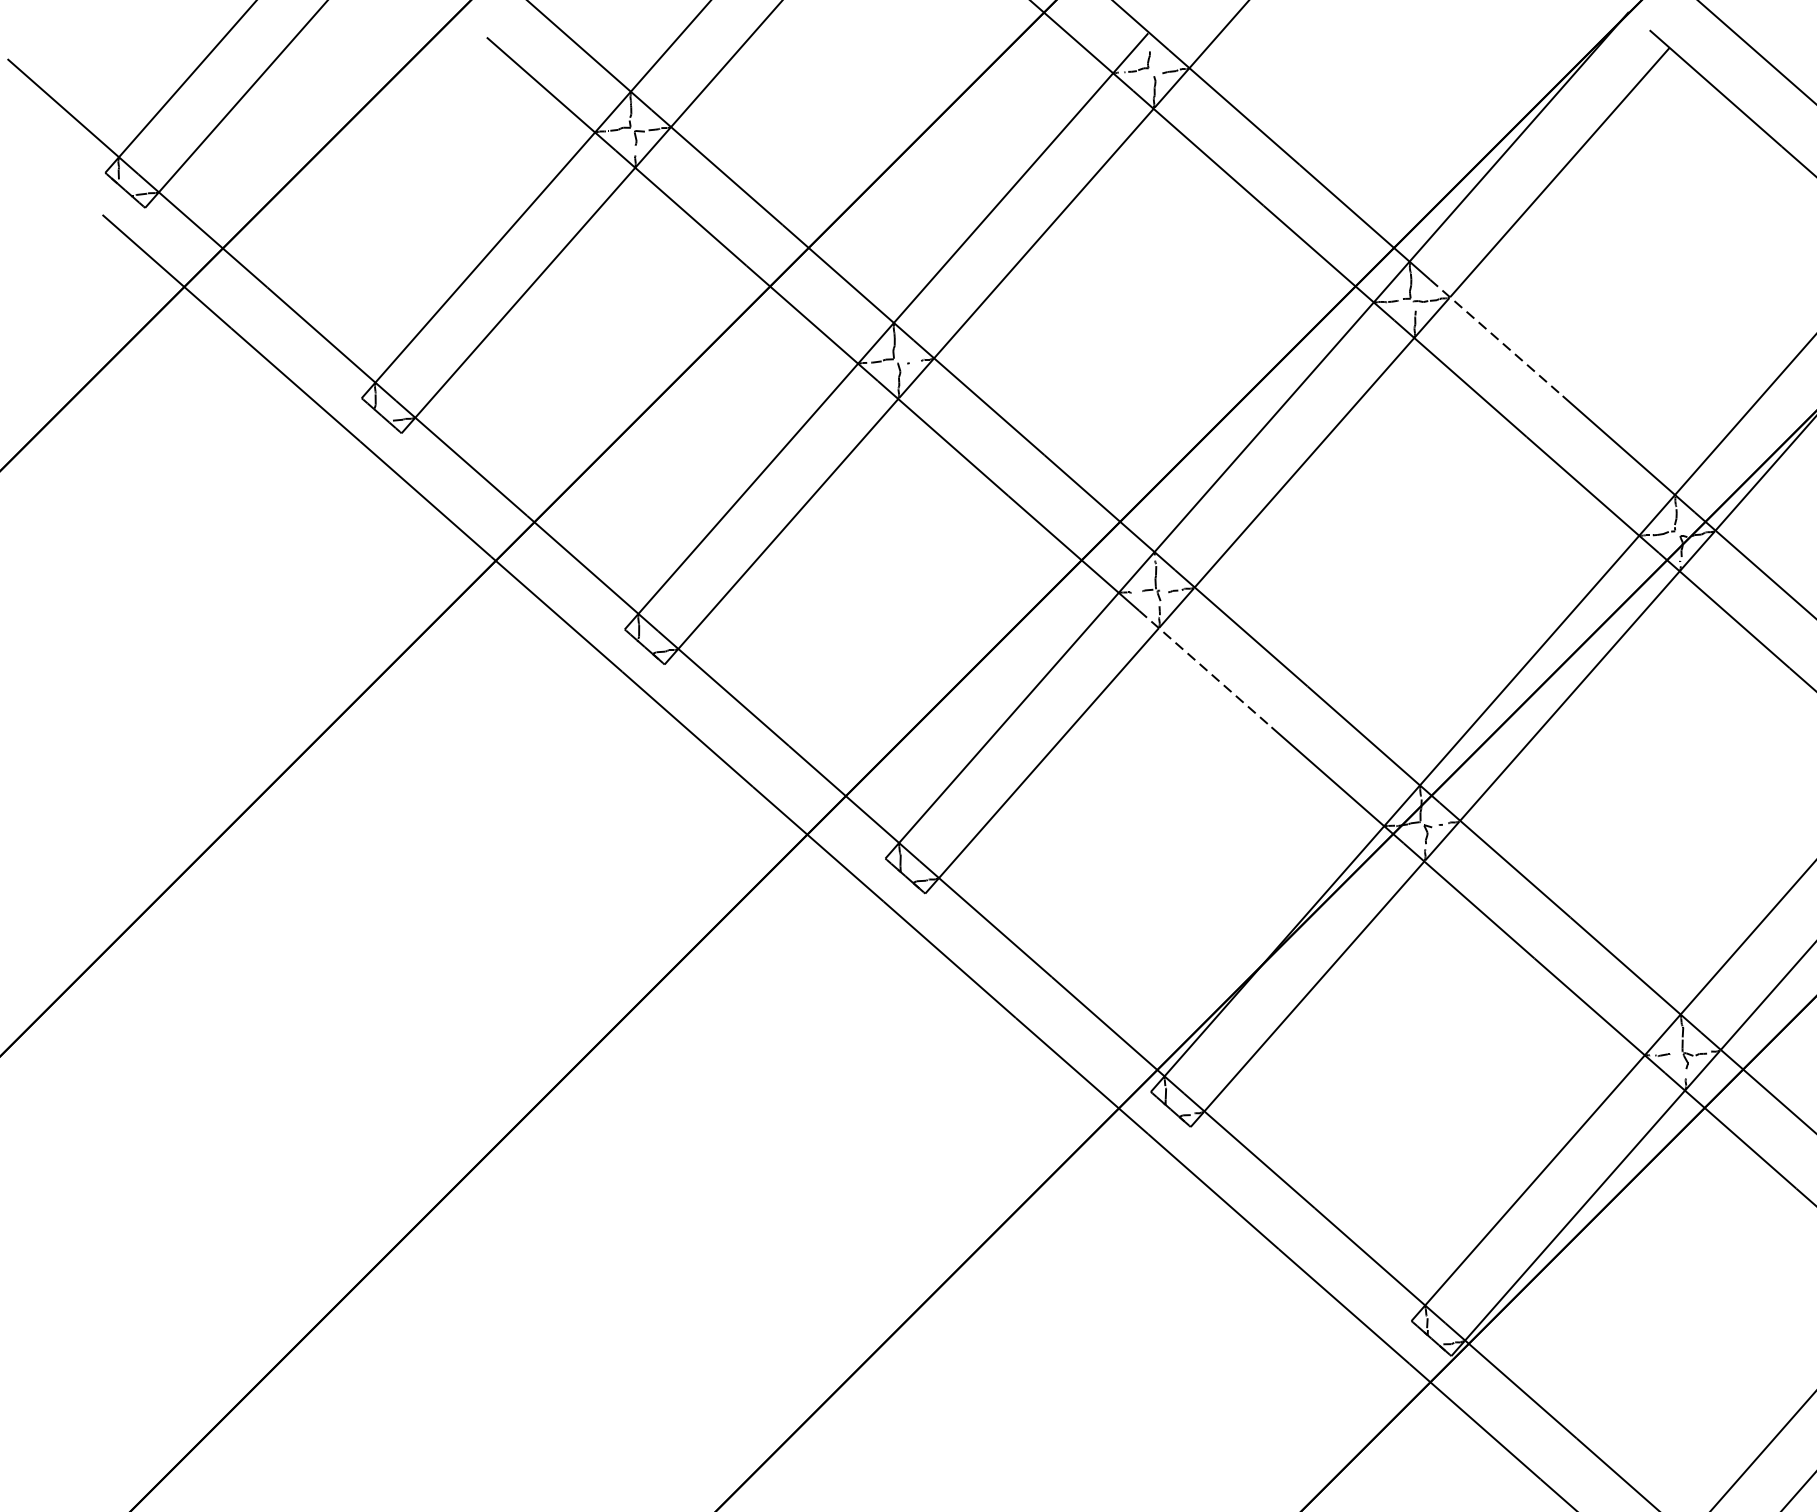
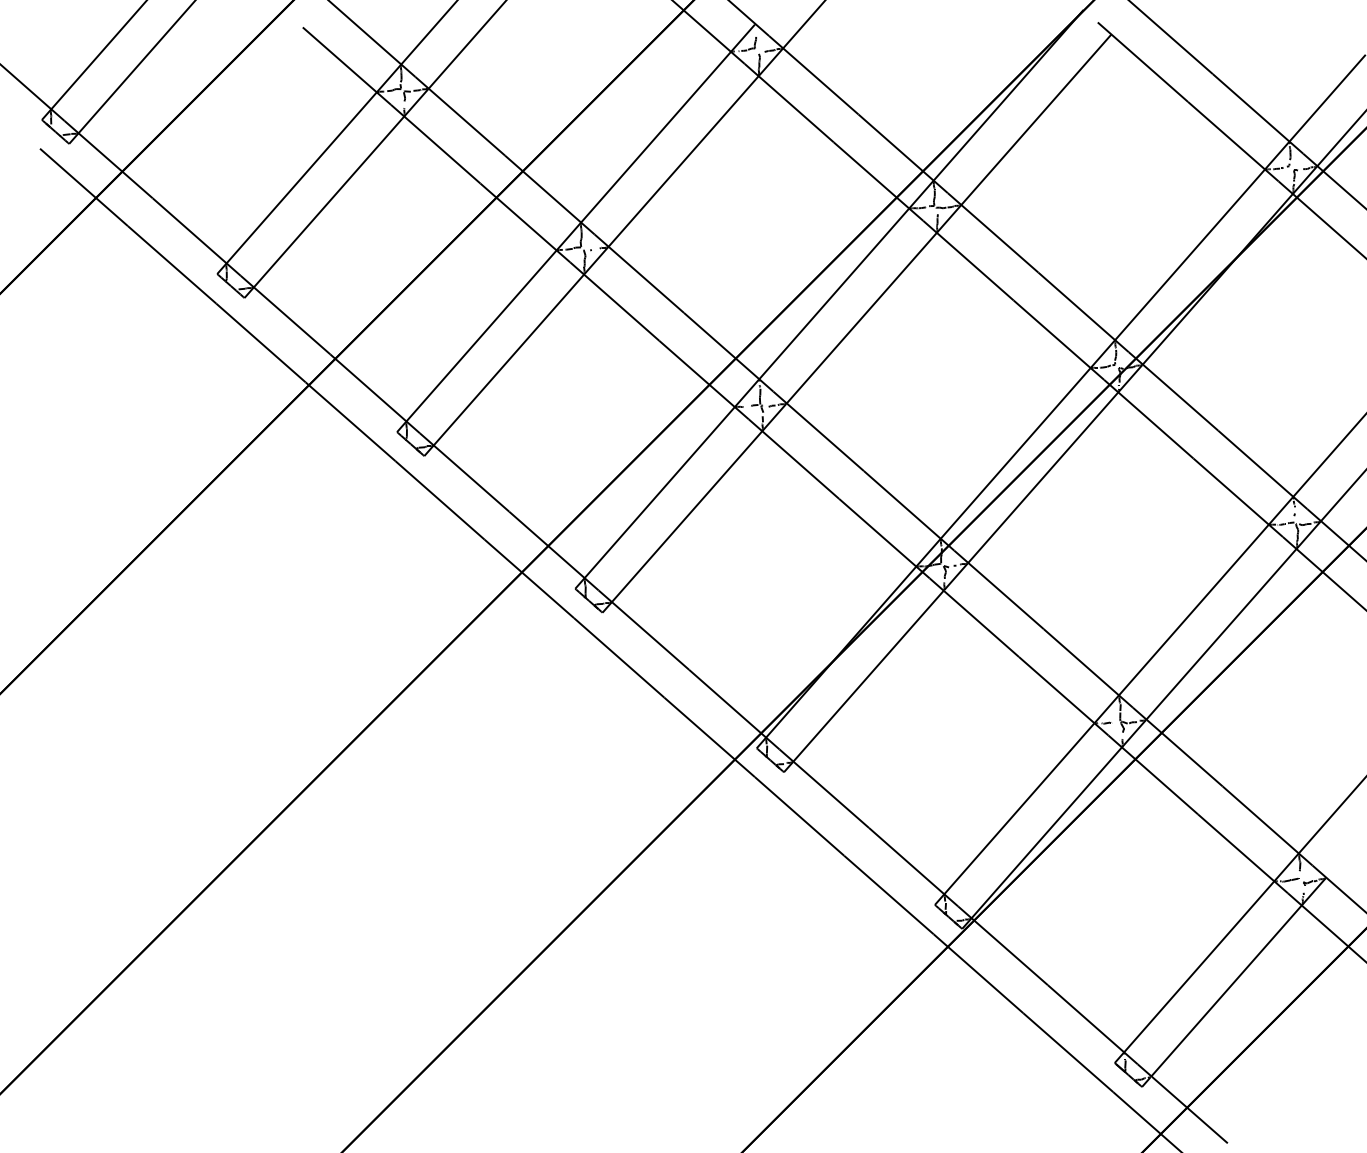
line: (1497, 338) -> (993, 233), dashed -> solid
line: (1206, 669) -> (794, 459), dashed -> solid

